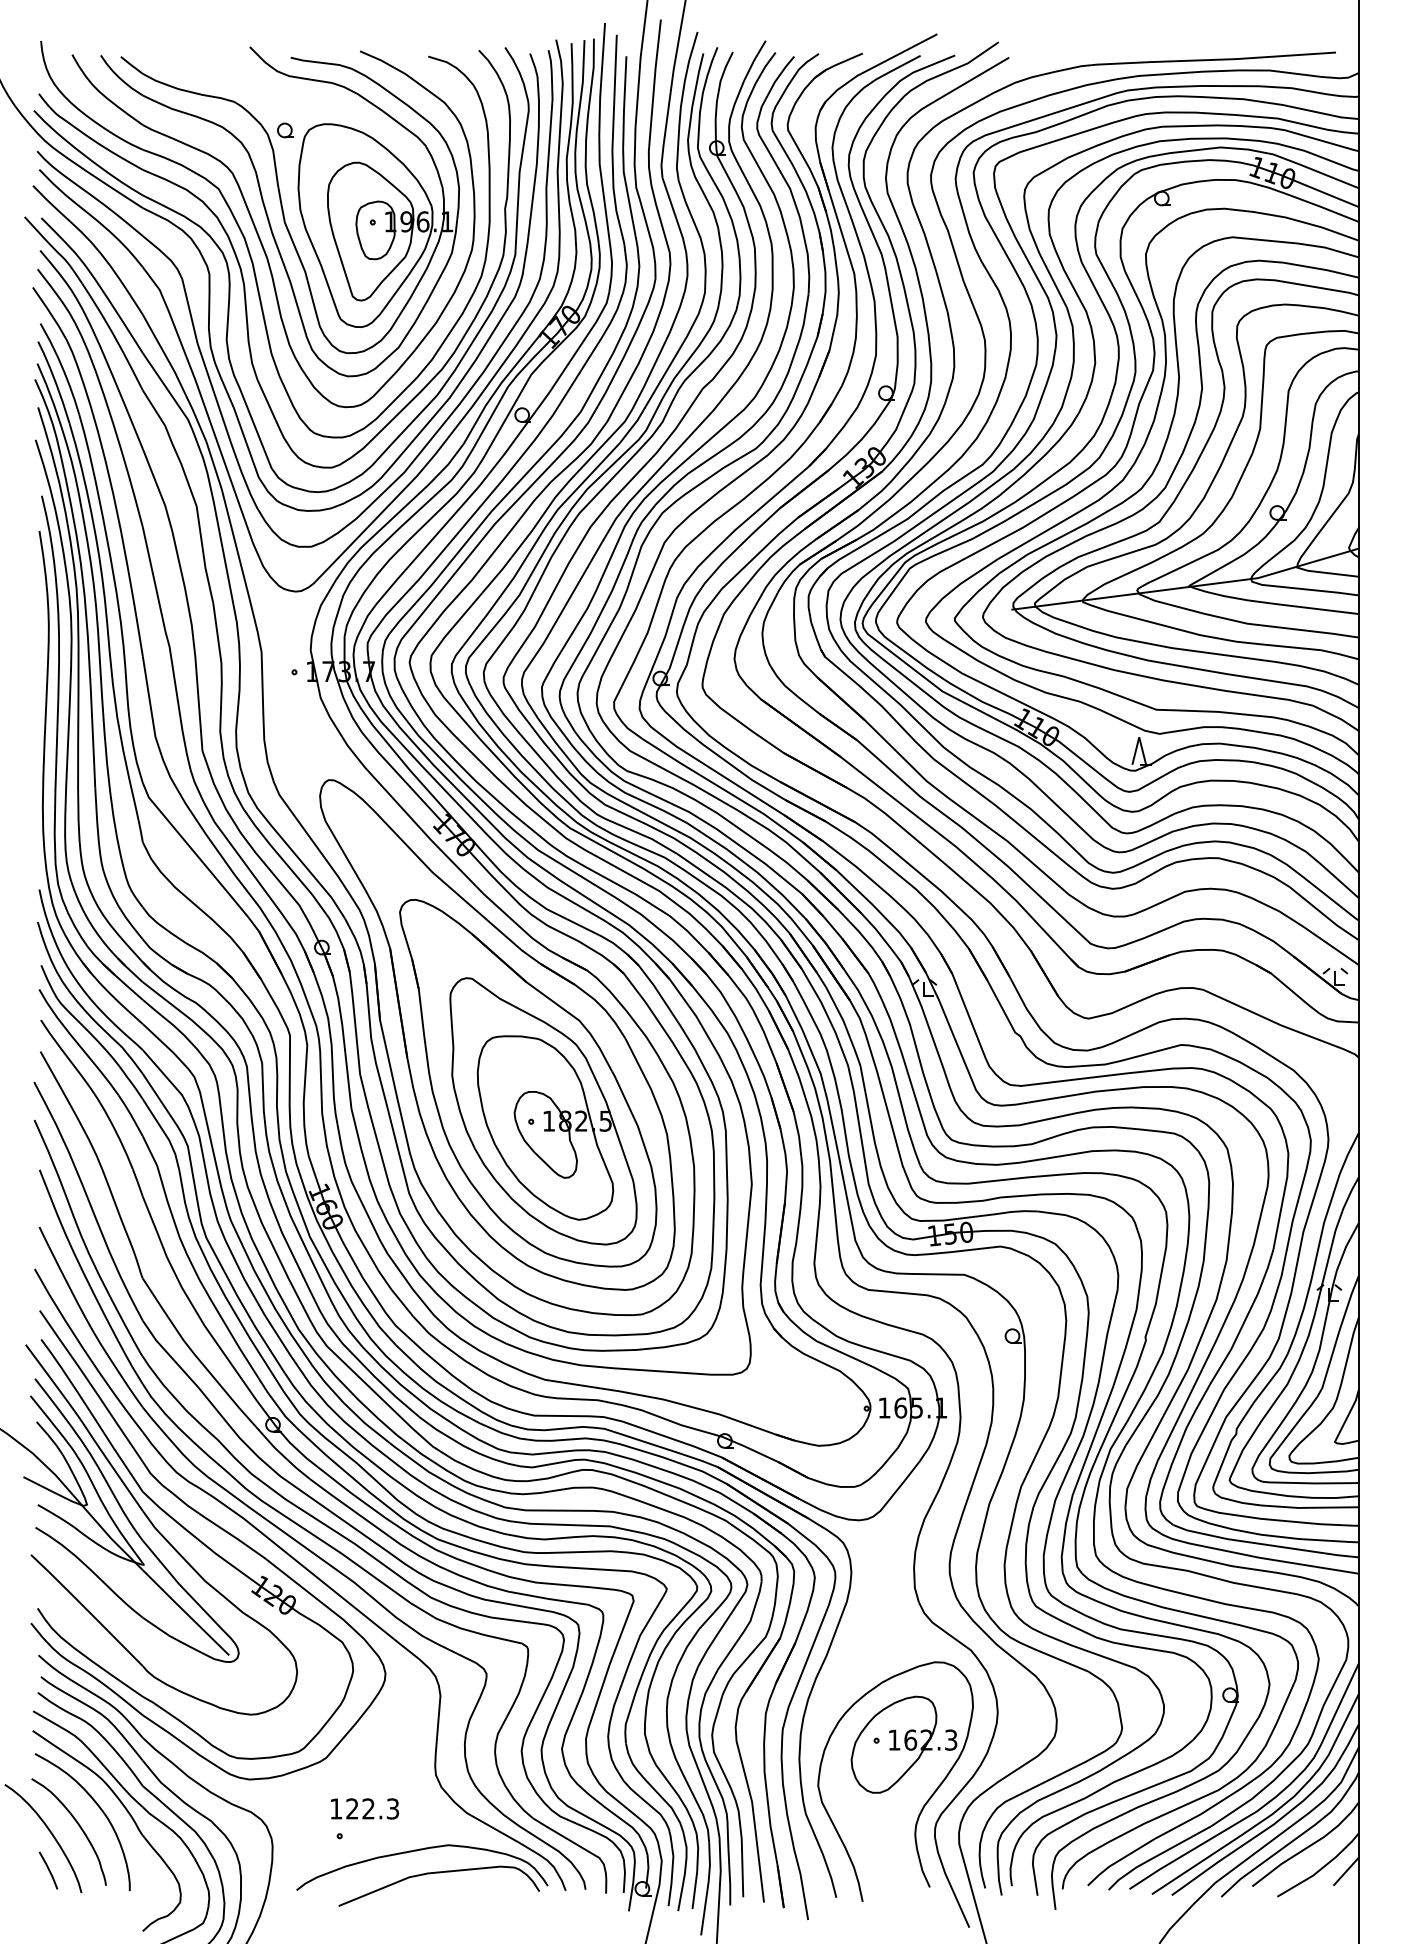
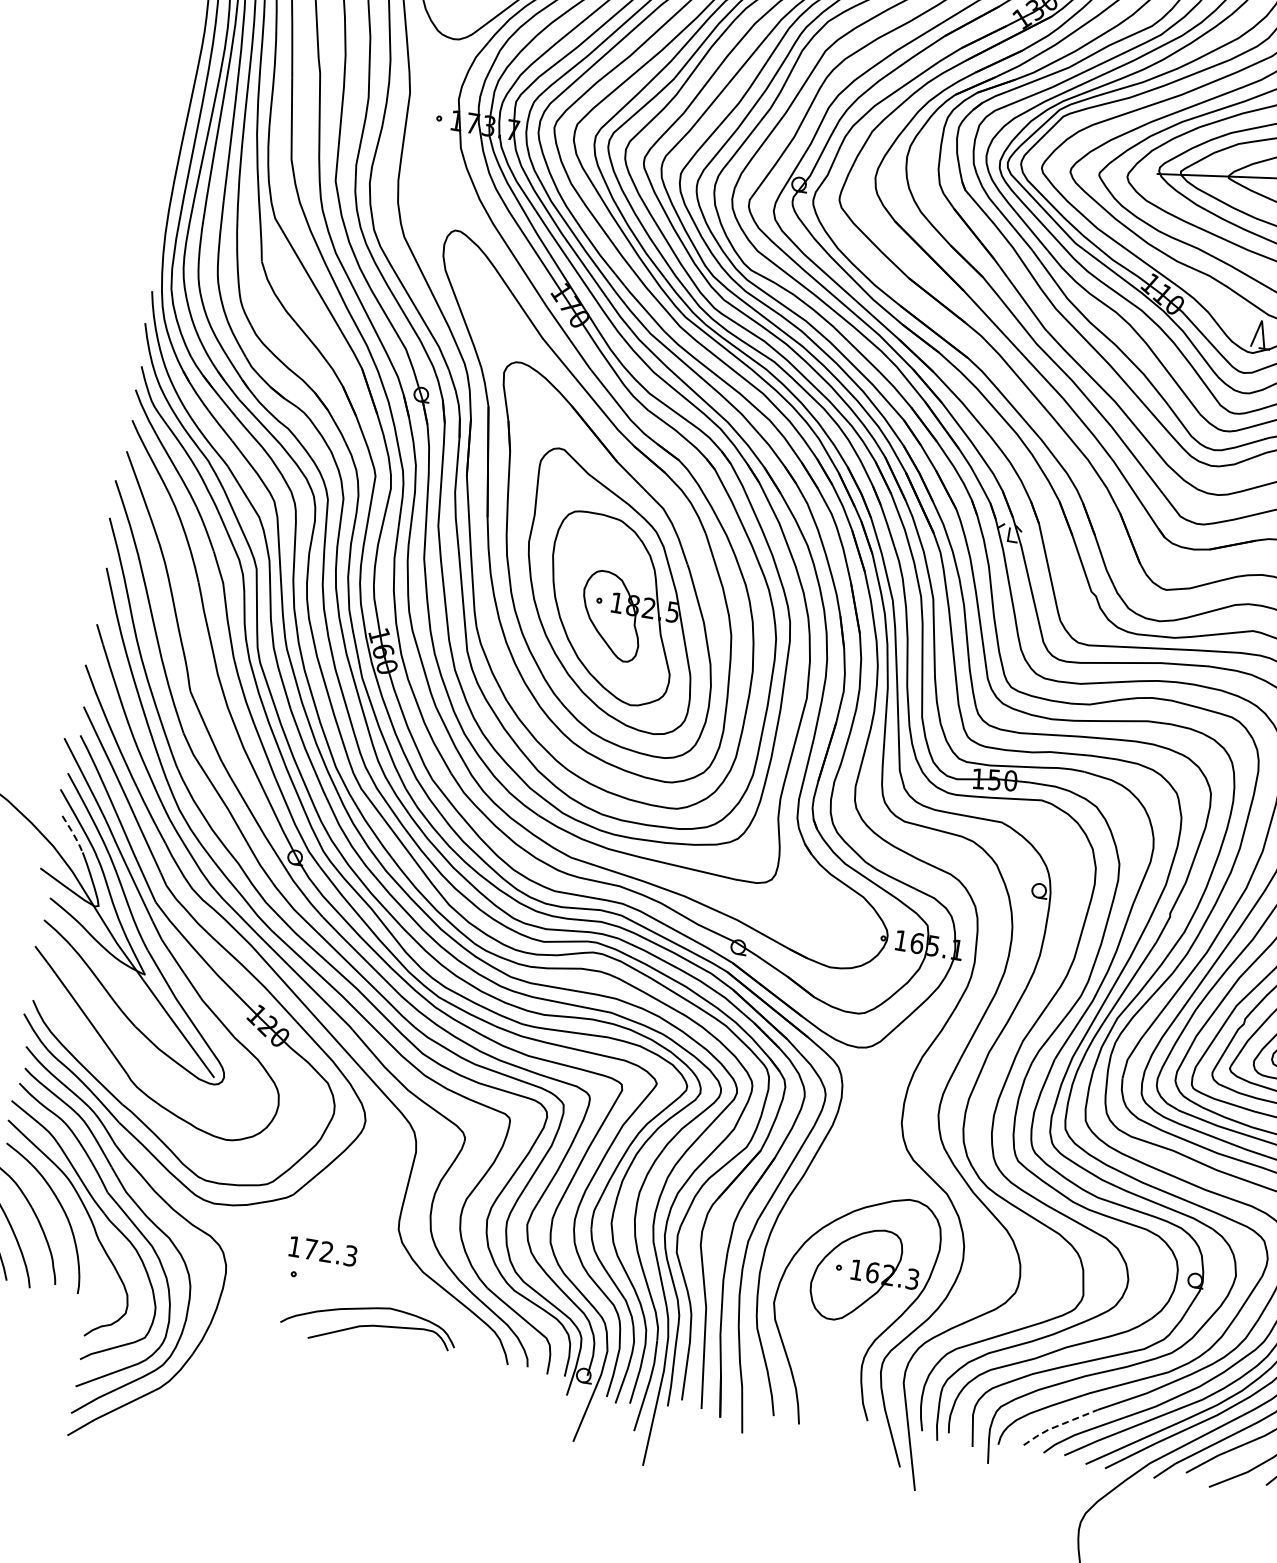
line: (50, 1438) -> (73, 834), solid -> dashed
text: (352, 1808) -> (310, 1248), 122.3 -> 172.3
line: (1118, 1860) -> (1058, 1425), solid -> dashed
part: (422, 1875) -> (369, 1326), size x0.7

